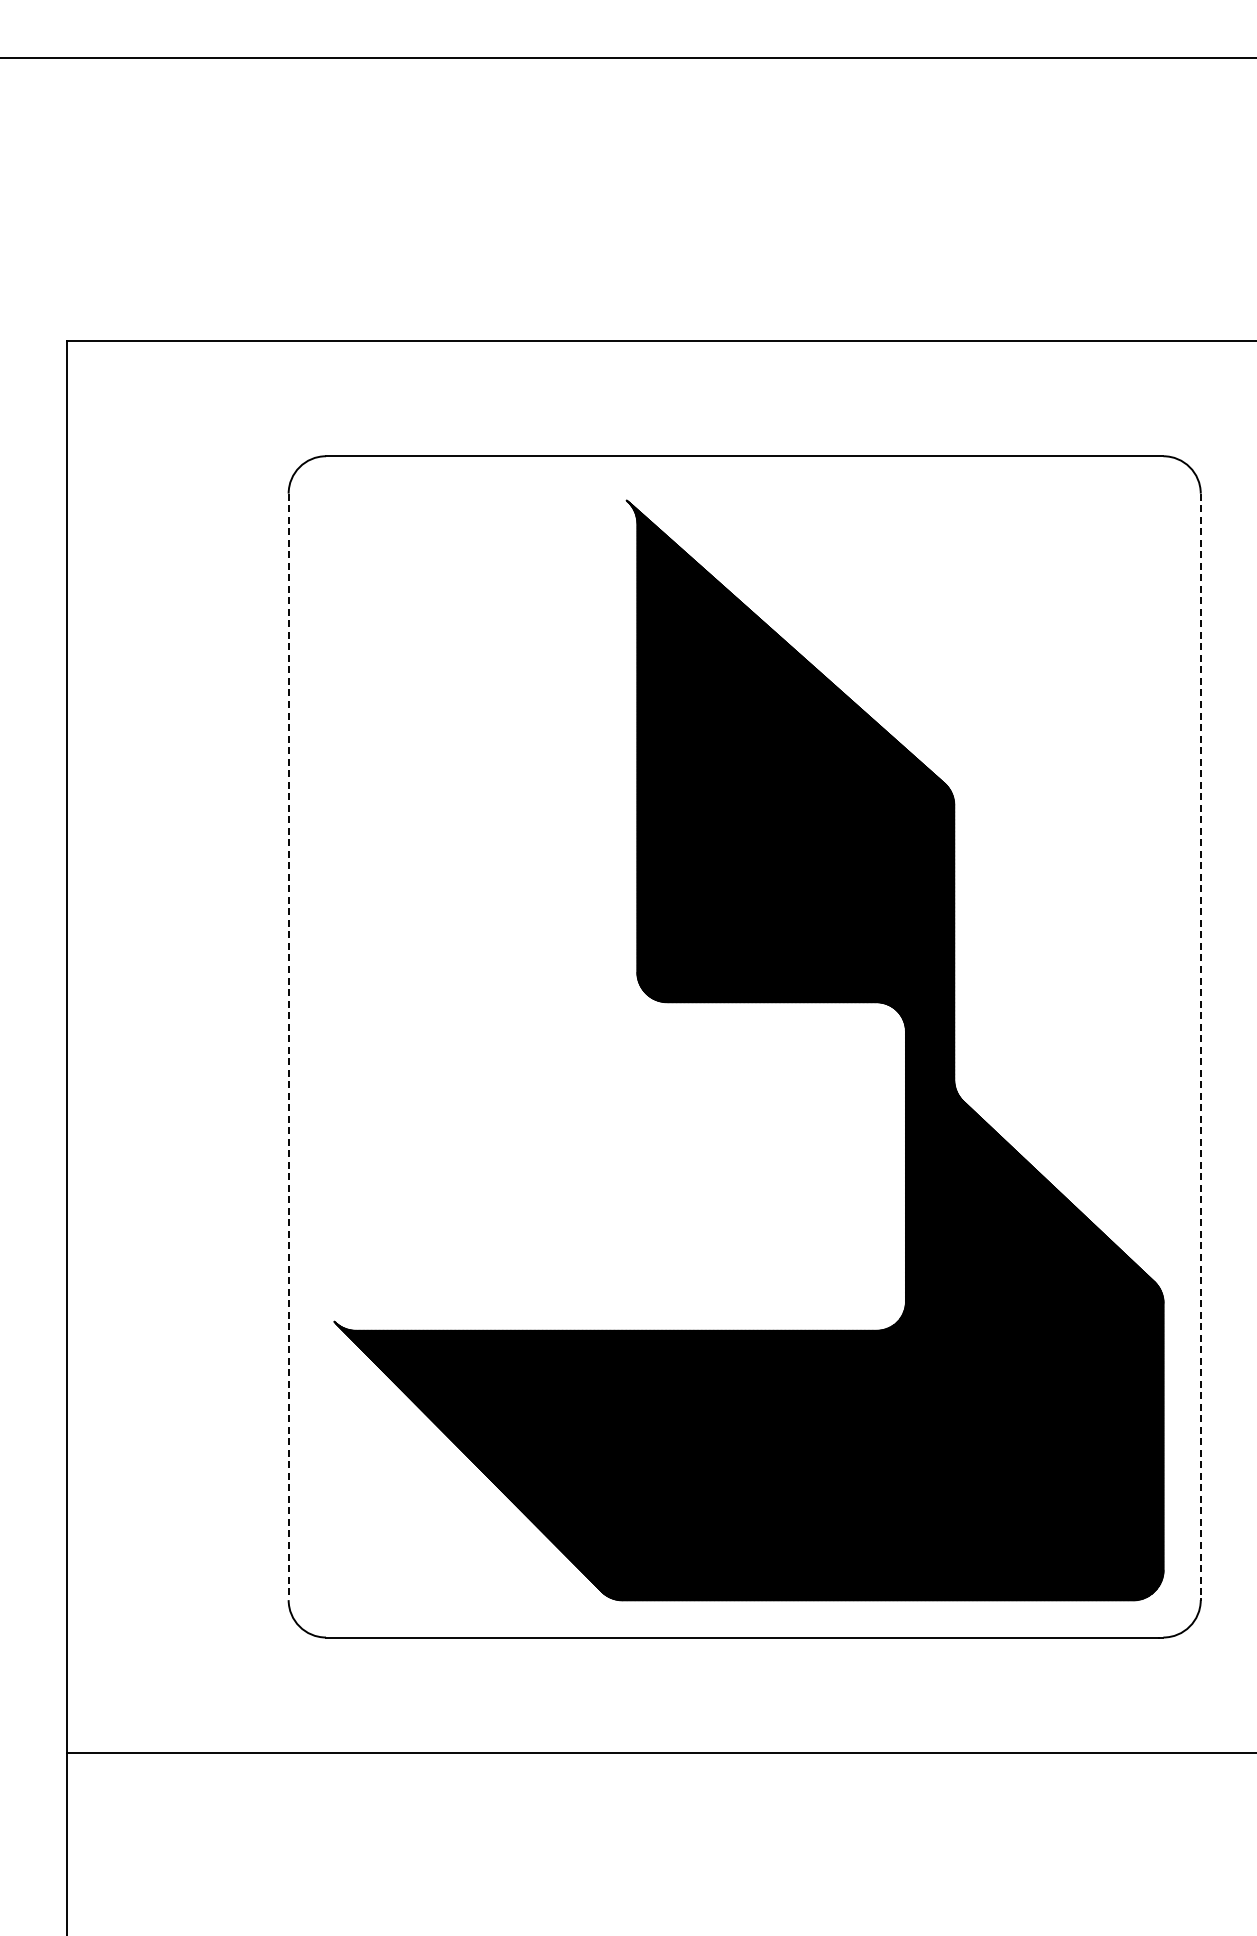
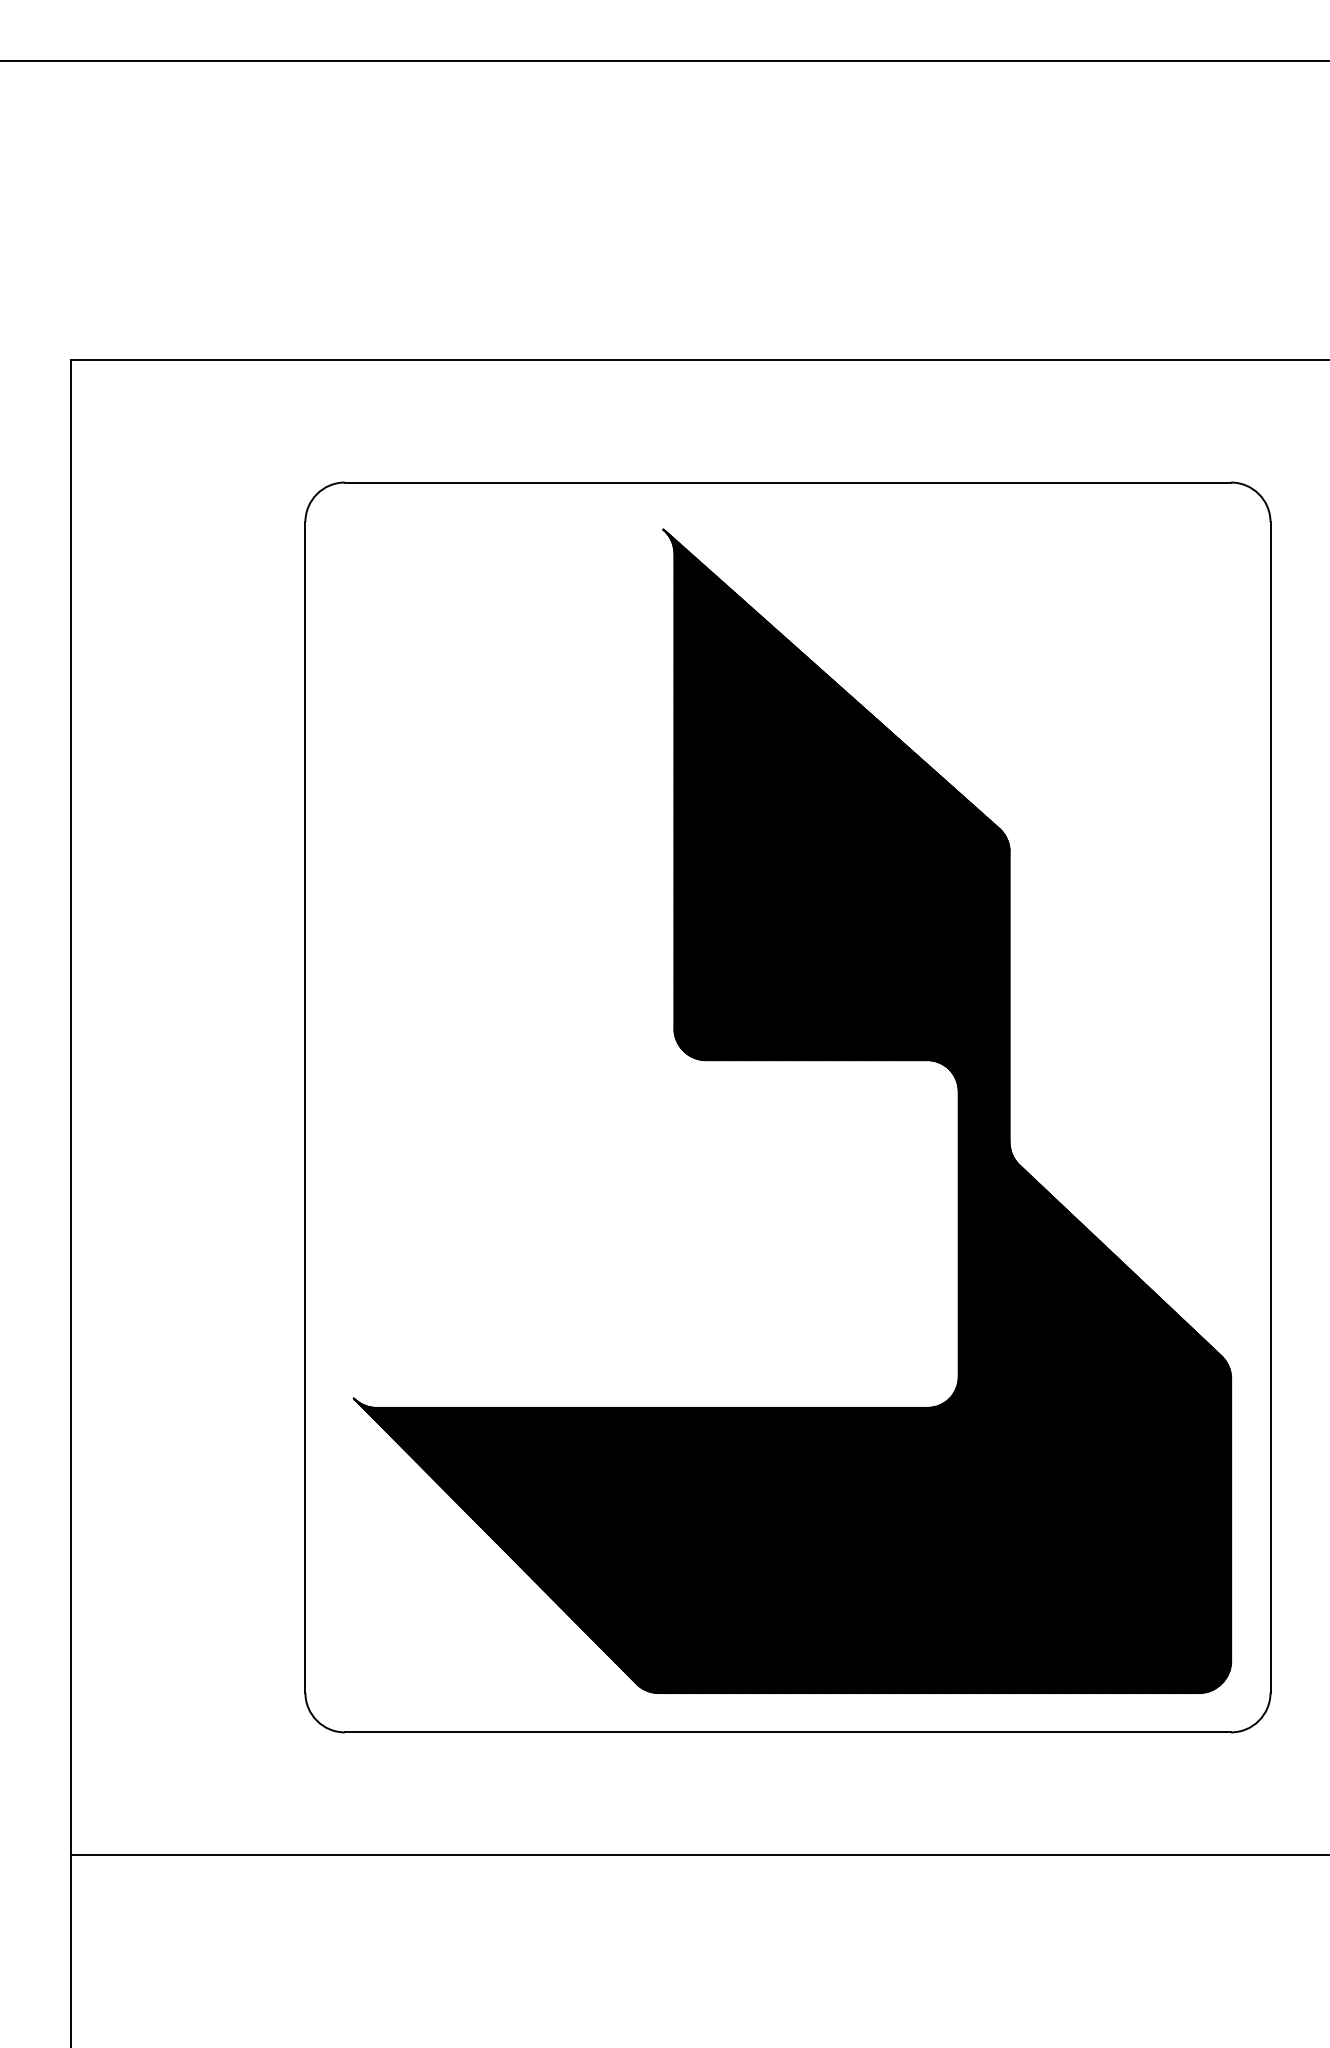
line: (1200, 1046) -> (1270, 1107), dashed -> solid
line: (288, 1047) -> (305, 1108), dashed -> solid

